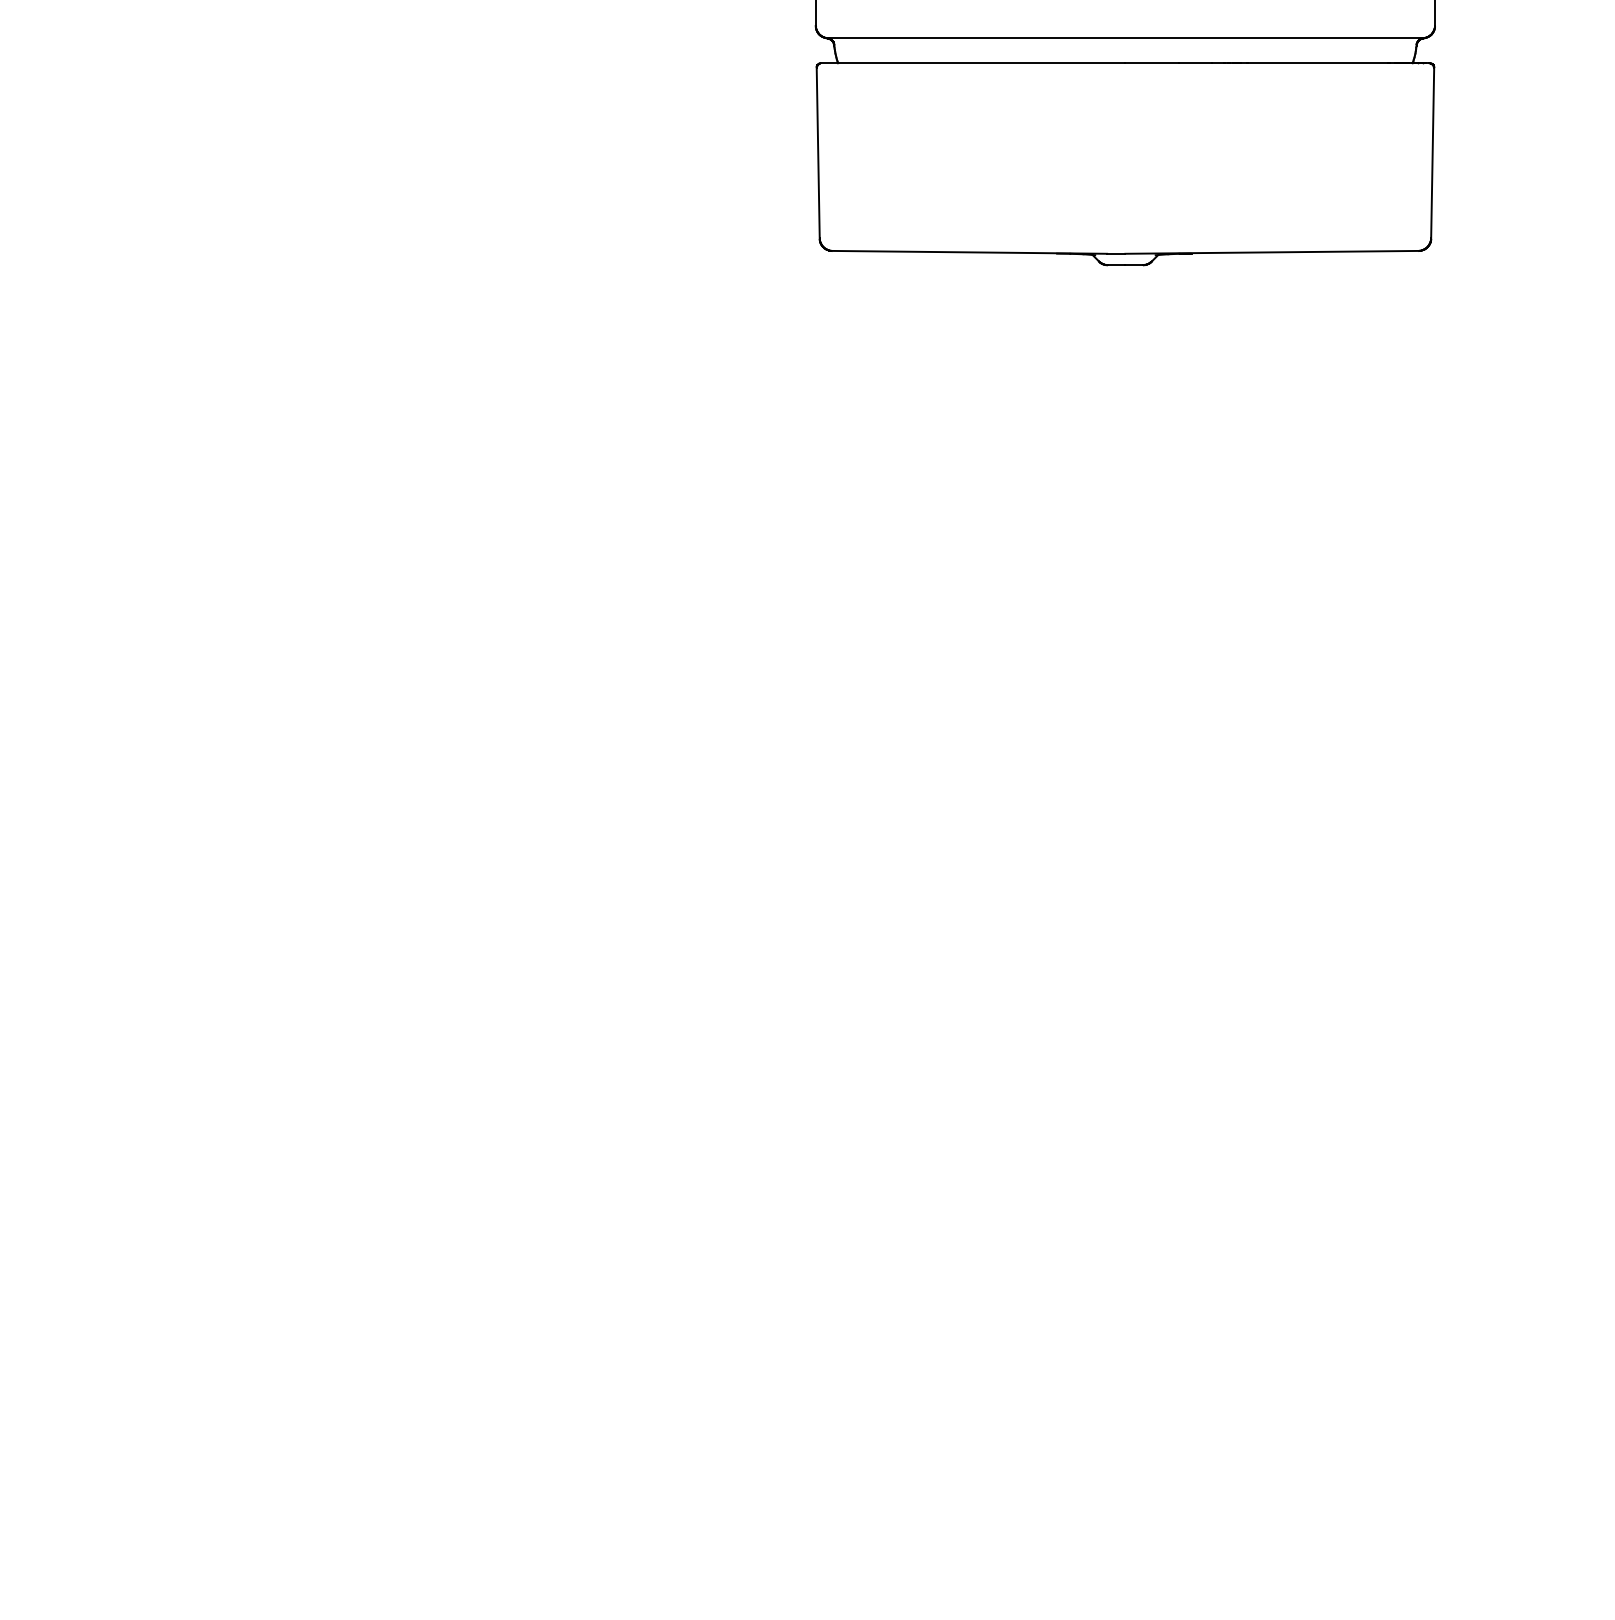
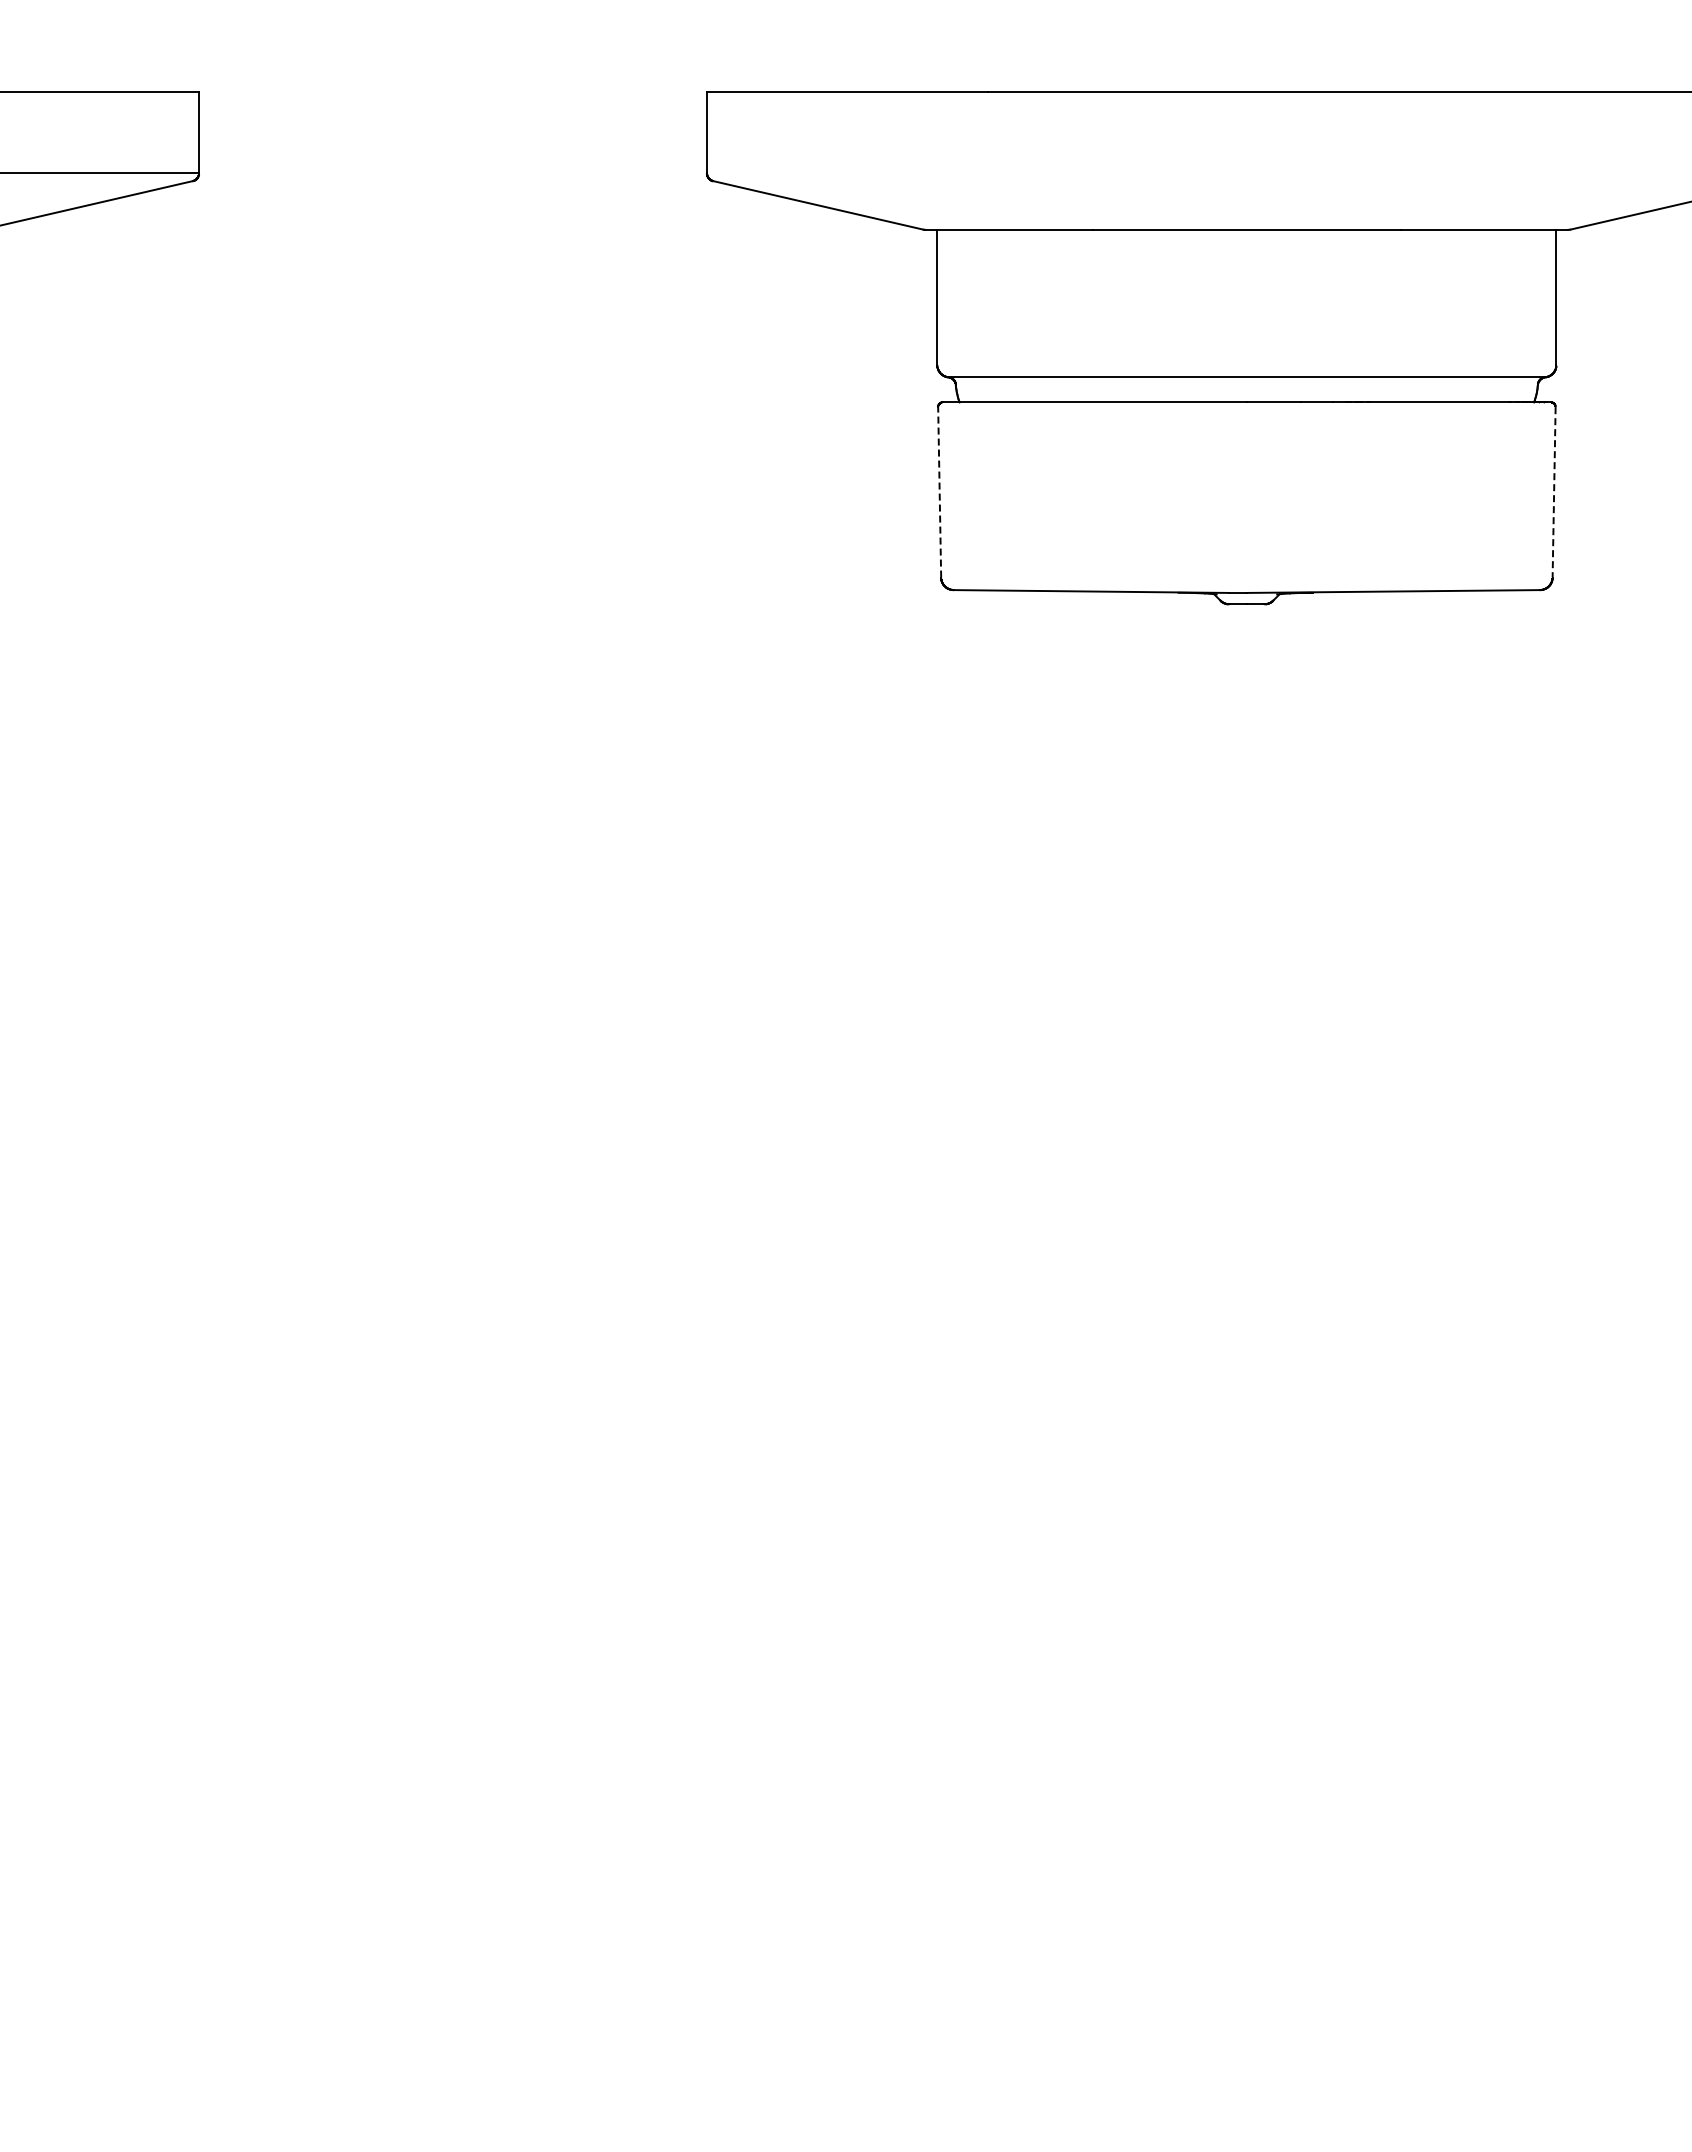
line: (818, 152) -> (939, 491), solid -> dashed
line: (1433, 153) -> (1554, 492), solid -> dashed

